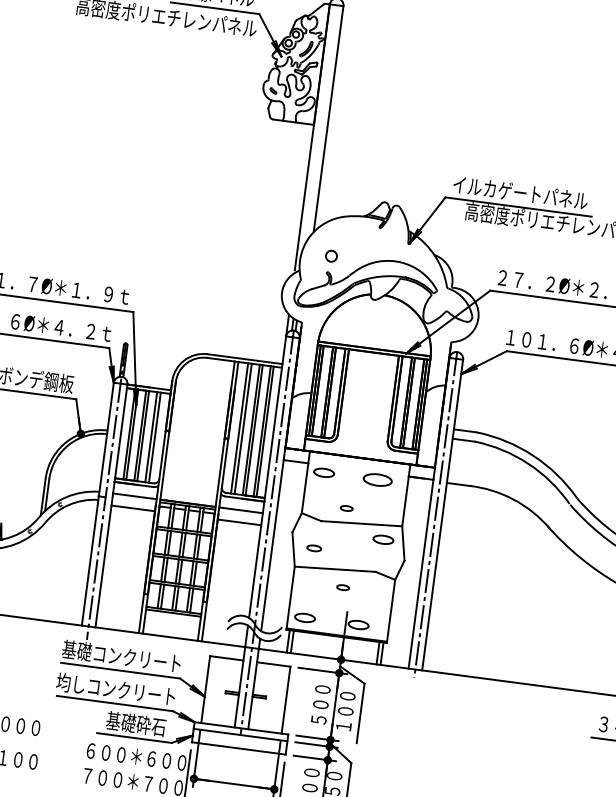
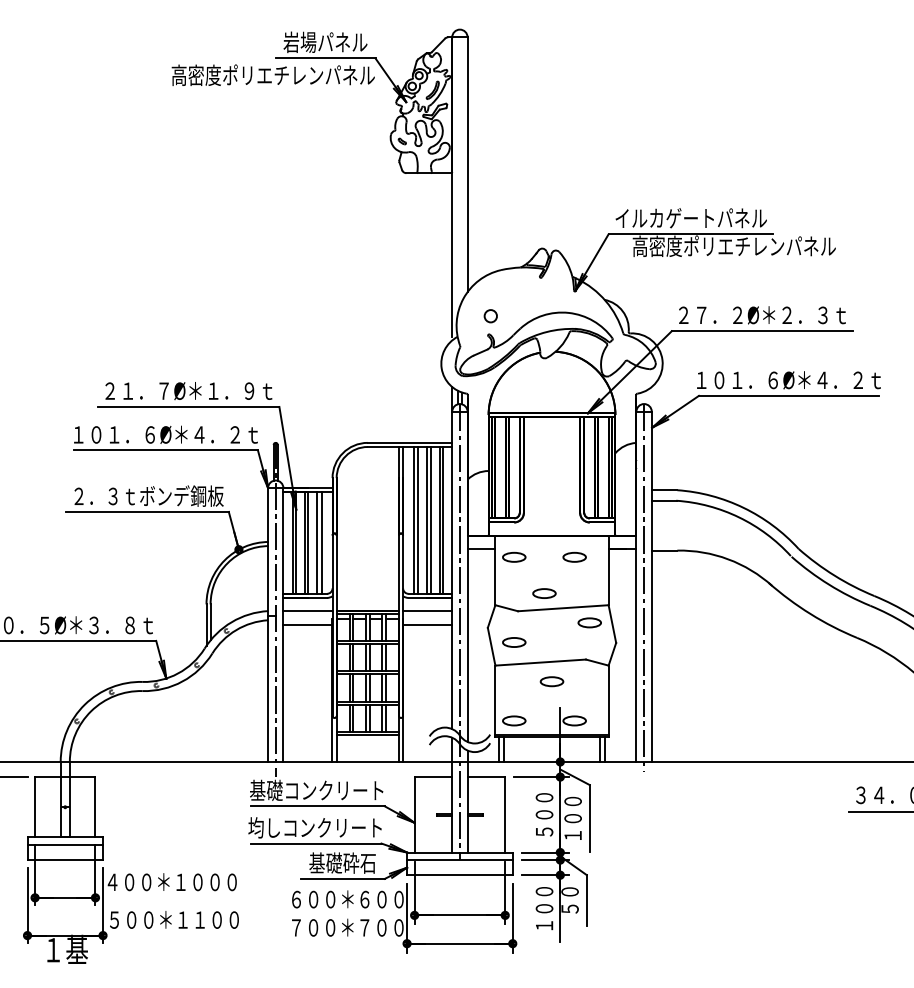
part: (377, 479) -> (574, 556), size x0.71
part: (346, 508) -> (544, 593), size x1.67
part: (314, 548) -> (514, 642), size x1.43
part: (342, 587) -> (551, 681), size x1.67

